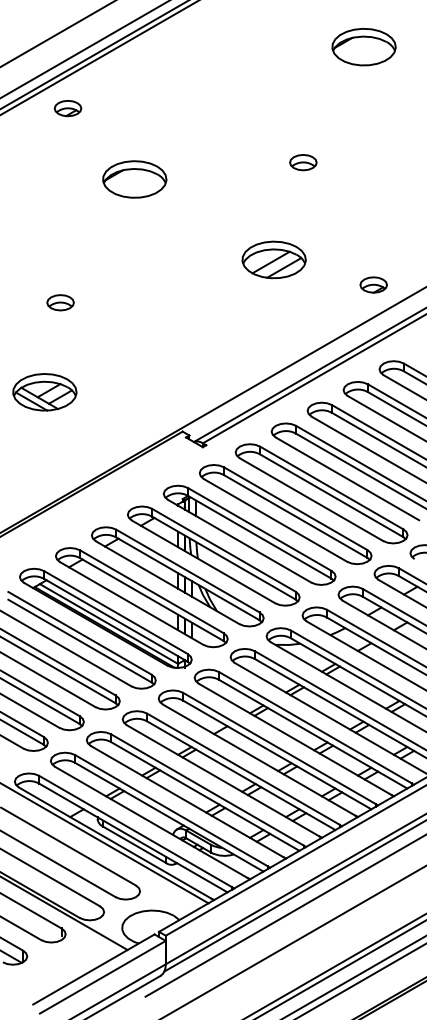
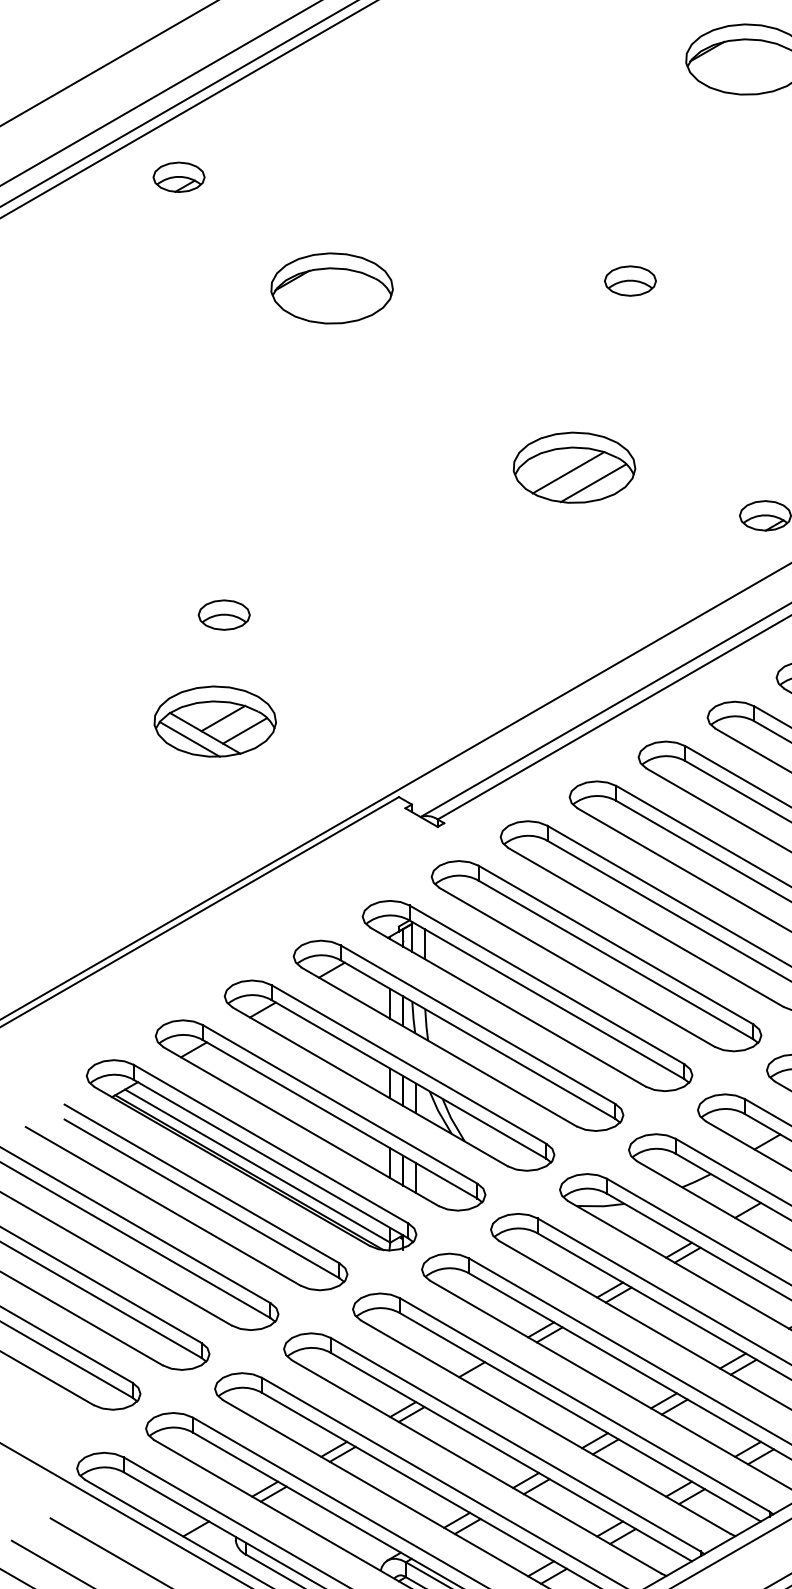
part: (134, 179) -> (331, 288), moved
part: (60, 302) -> (224, 614), moved
part: (44, 392) -> (214, 722), moved

